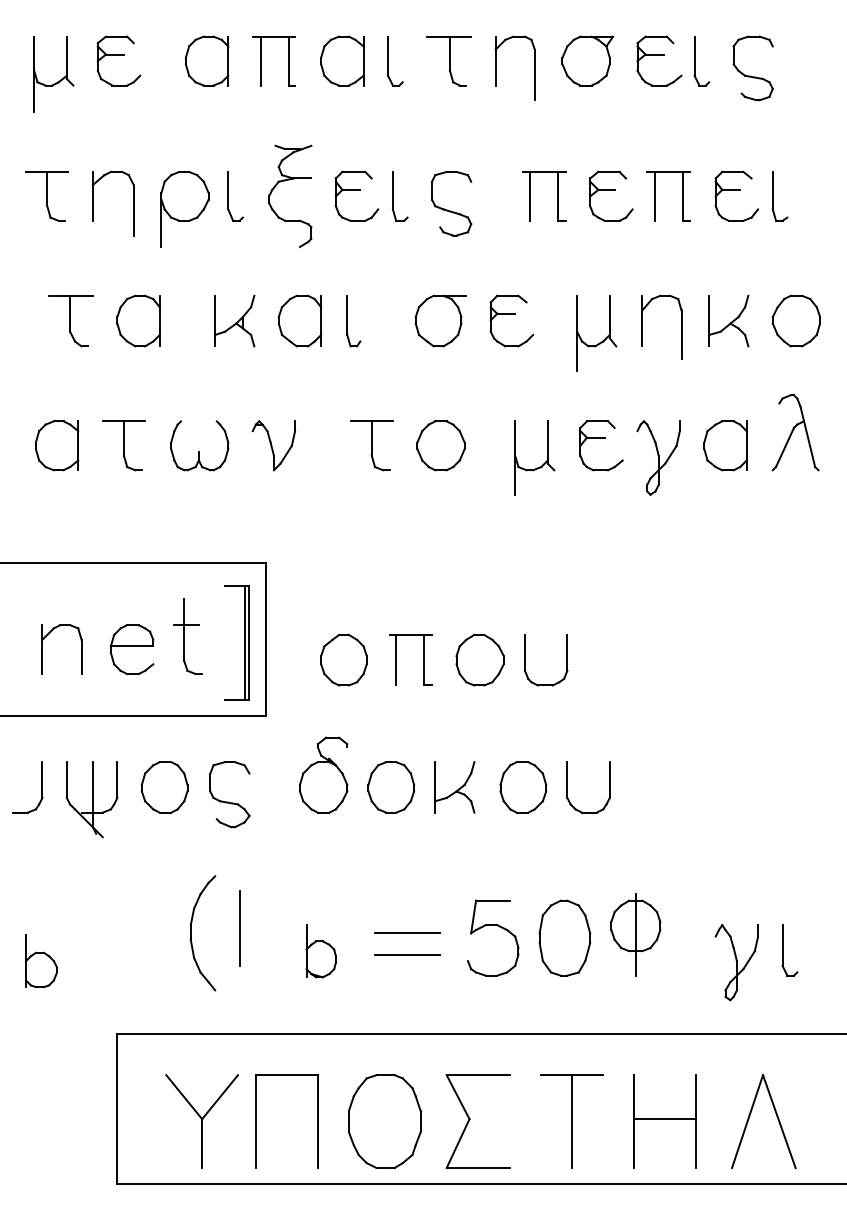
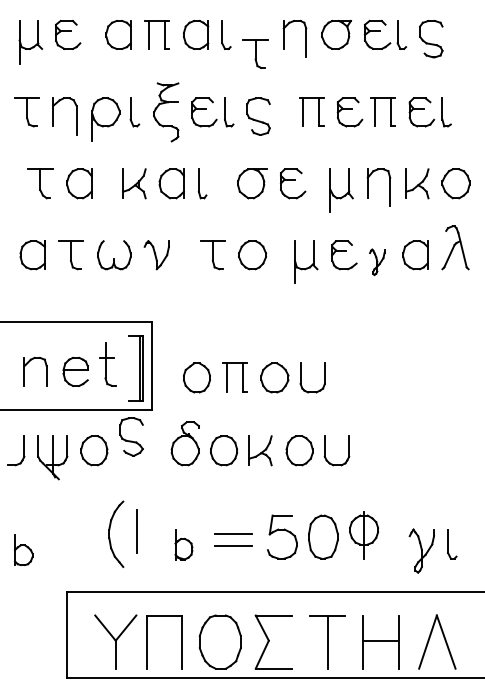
part: (449, 60) -> (255, 53), moved
part: (659, 458) -> (377, 262), size x0.6
part: (229, 793) -> (131, 436), moved

